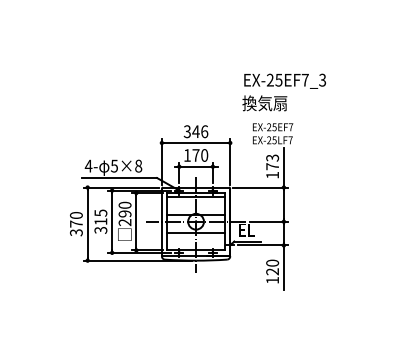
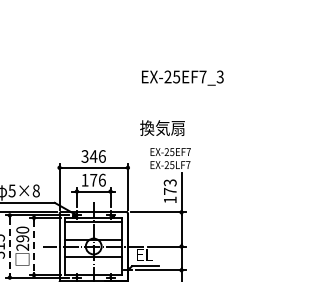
text: (284, 80) -> (182, 77), moved
text: (204, 155) -> (102, 180), 170 -> 176
line: (112, 221) -> (10, 246), solid -> dashed
line: (136, 222) -> (34, 247), solid -> dashed

